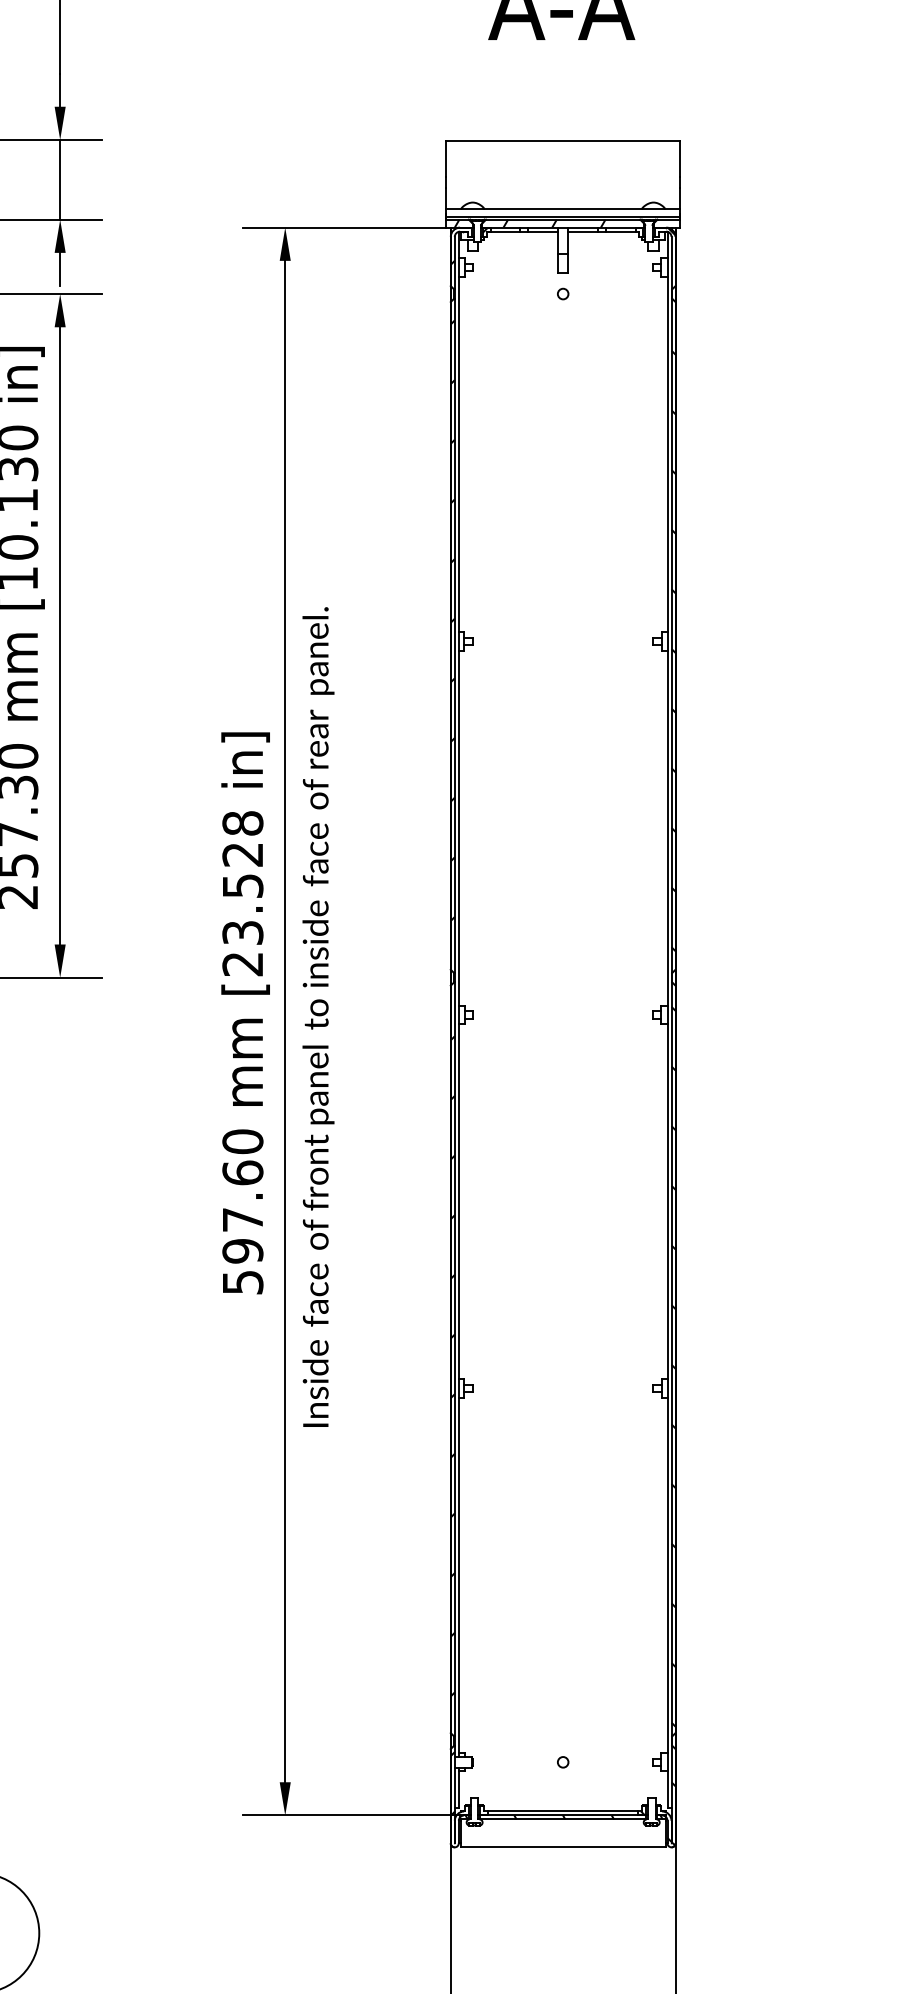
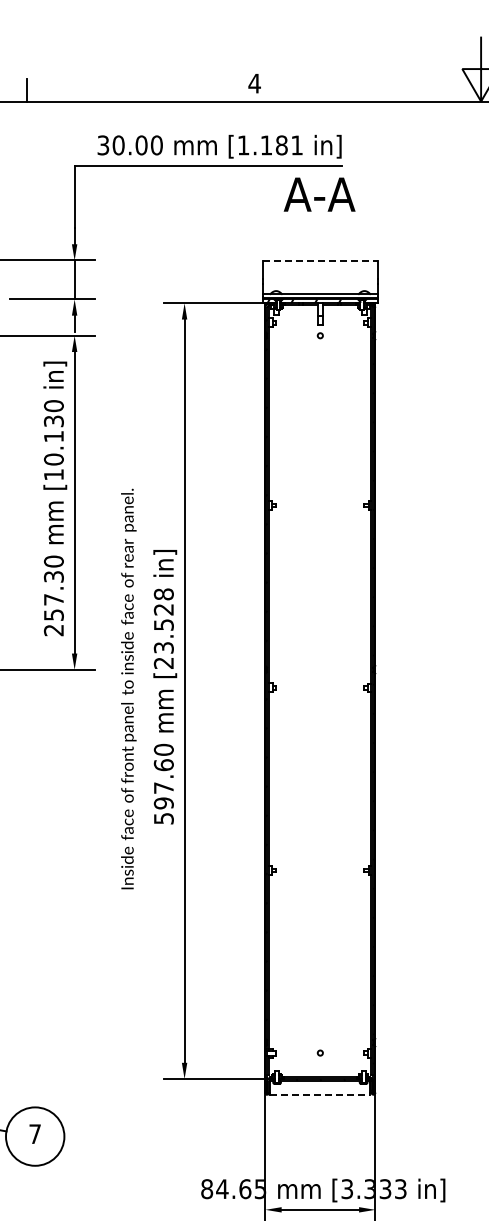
line: (563, 139) -> (320, 260), solid -> dashed
text: (317, 1016) -> (128, 688), moved
line: (563, 1847) -> (320, 1094), solid -> dashed

